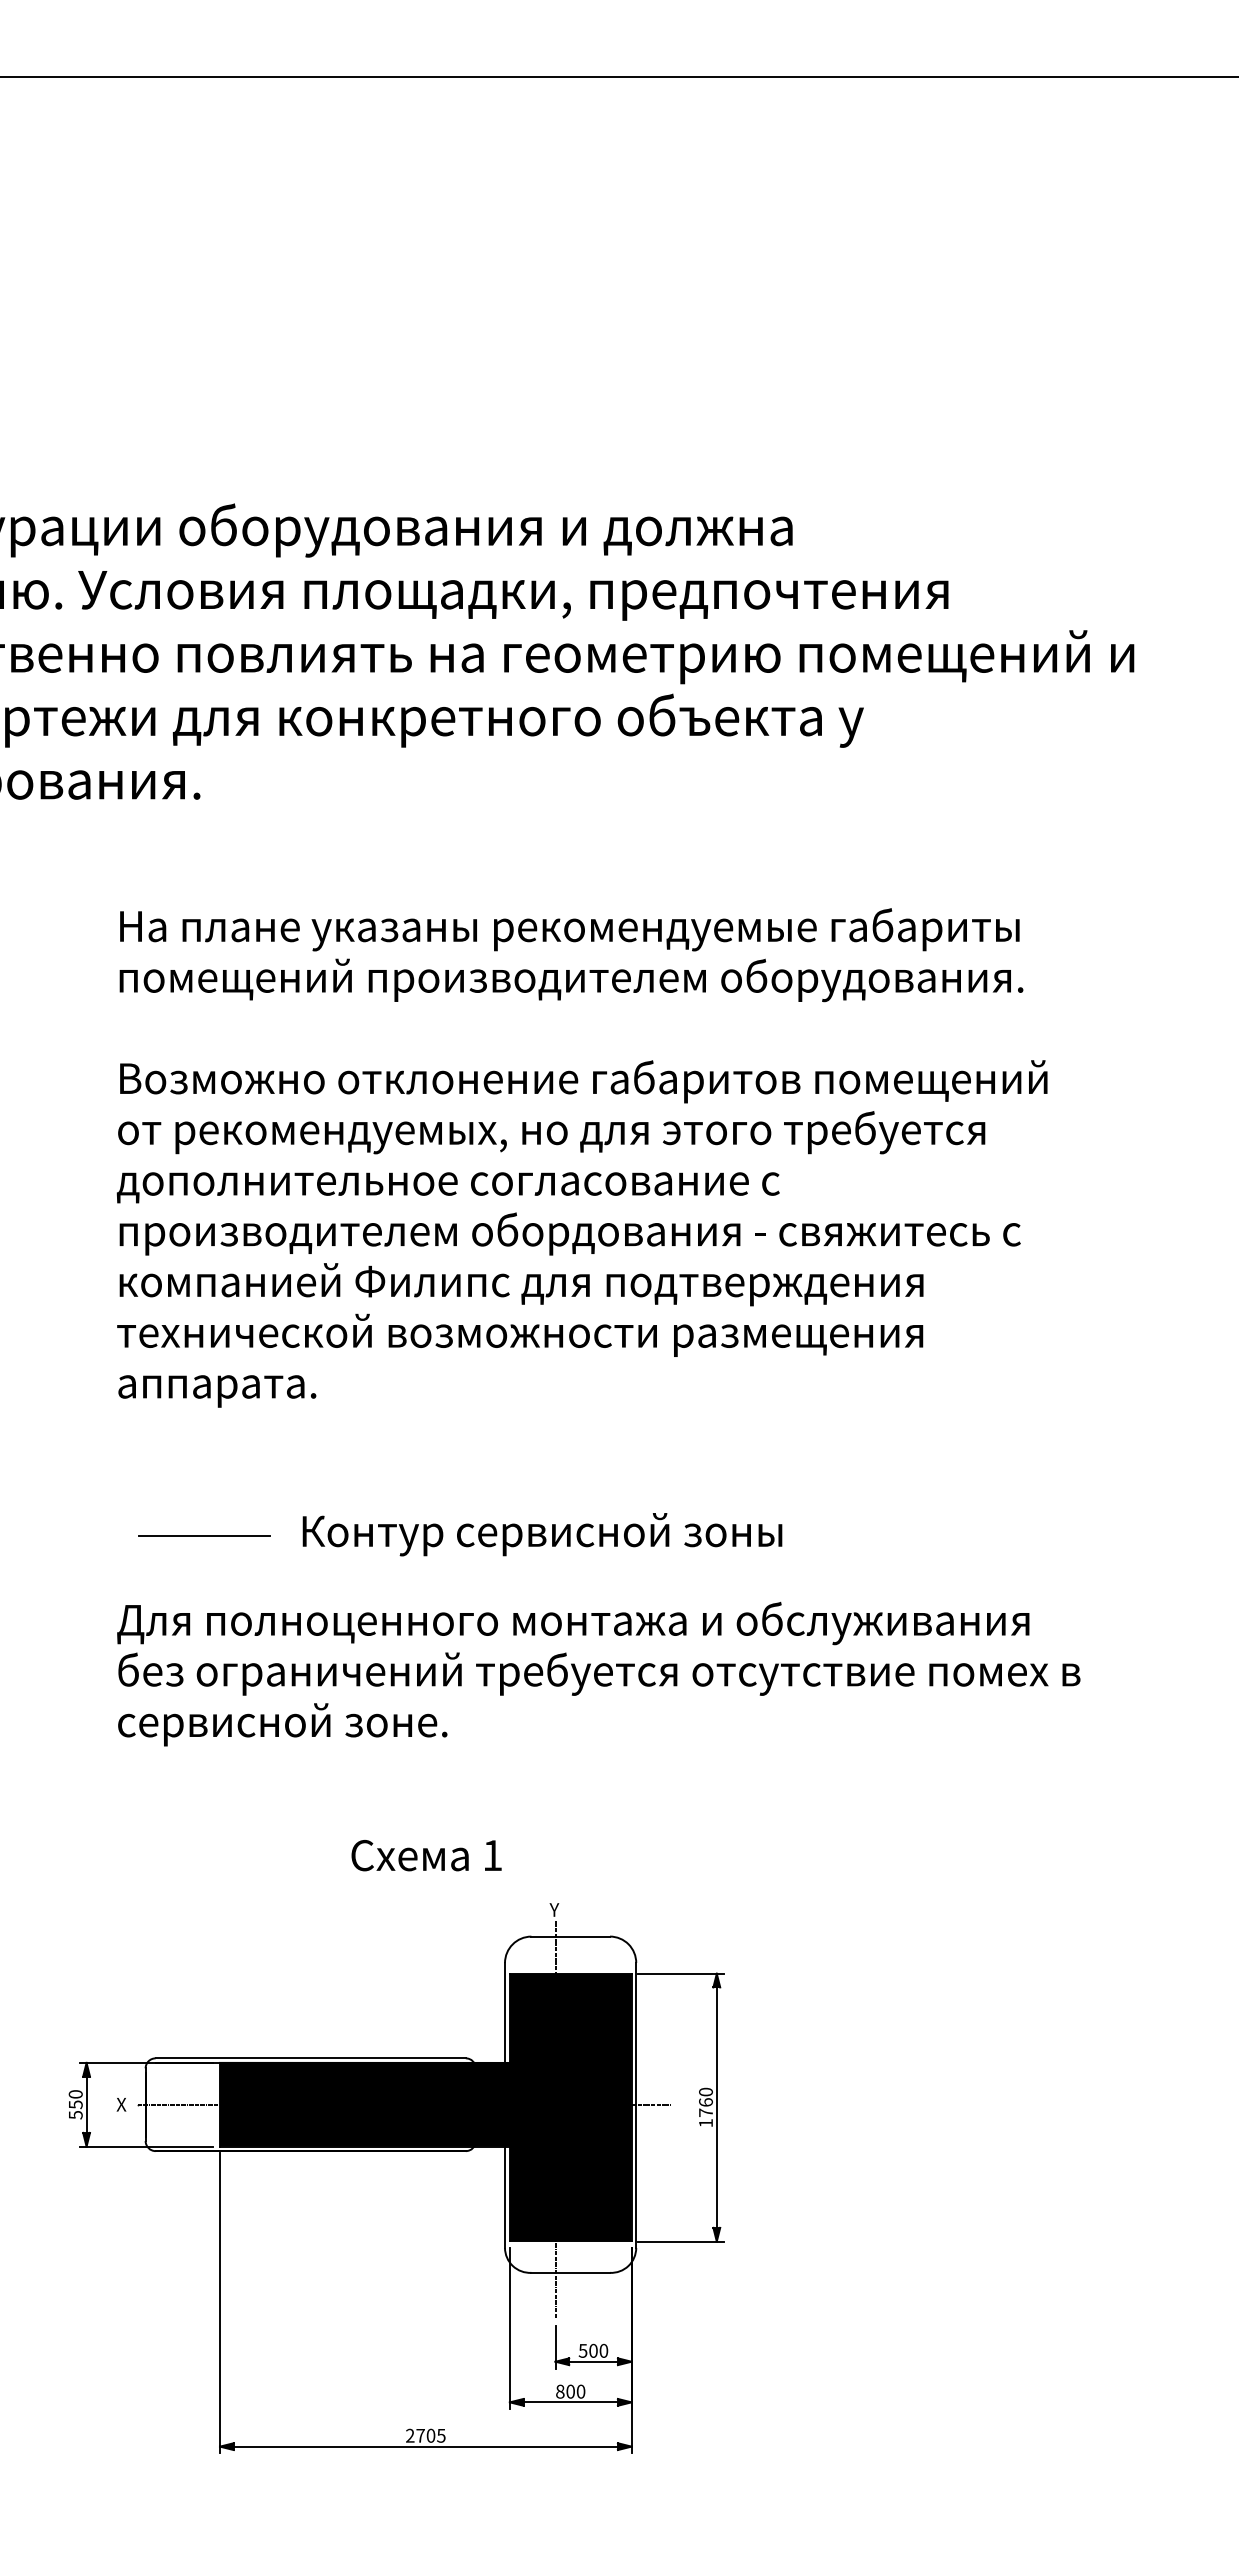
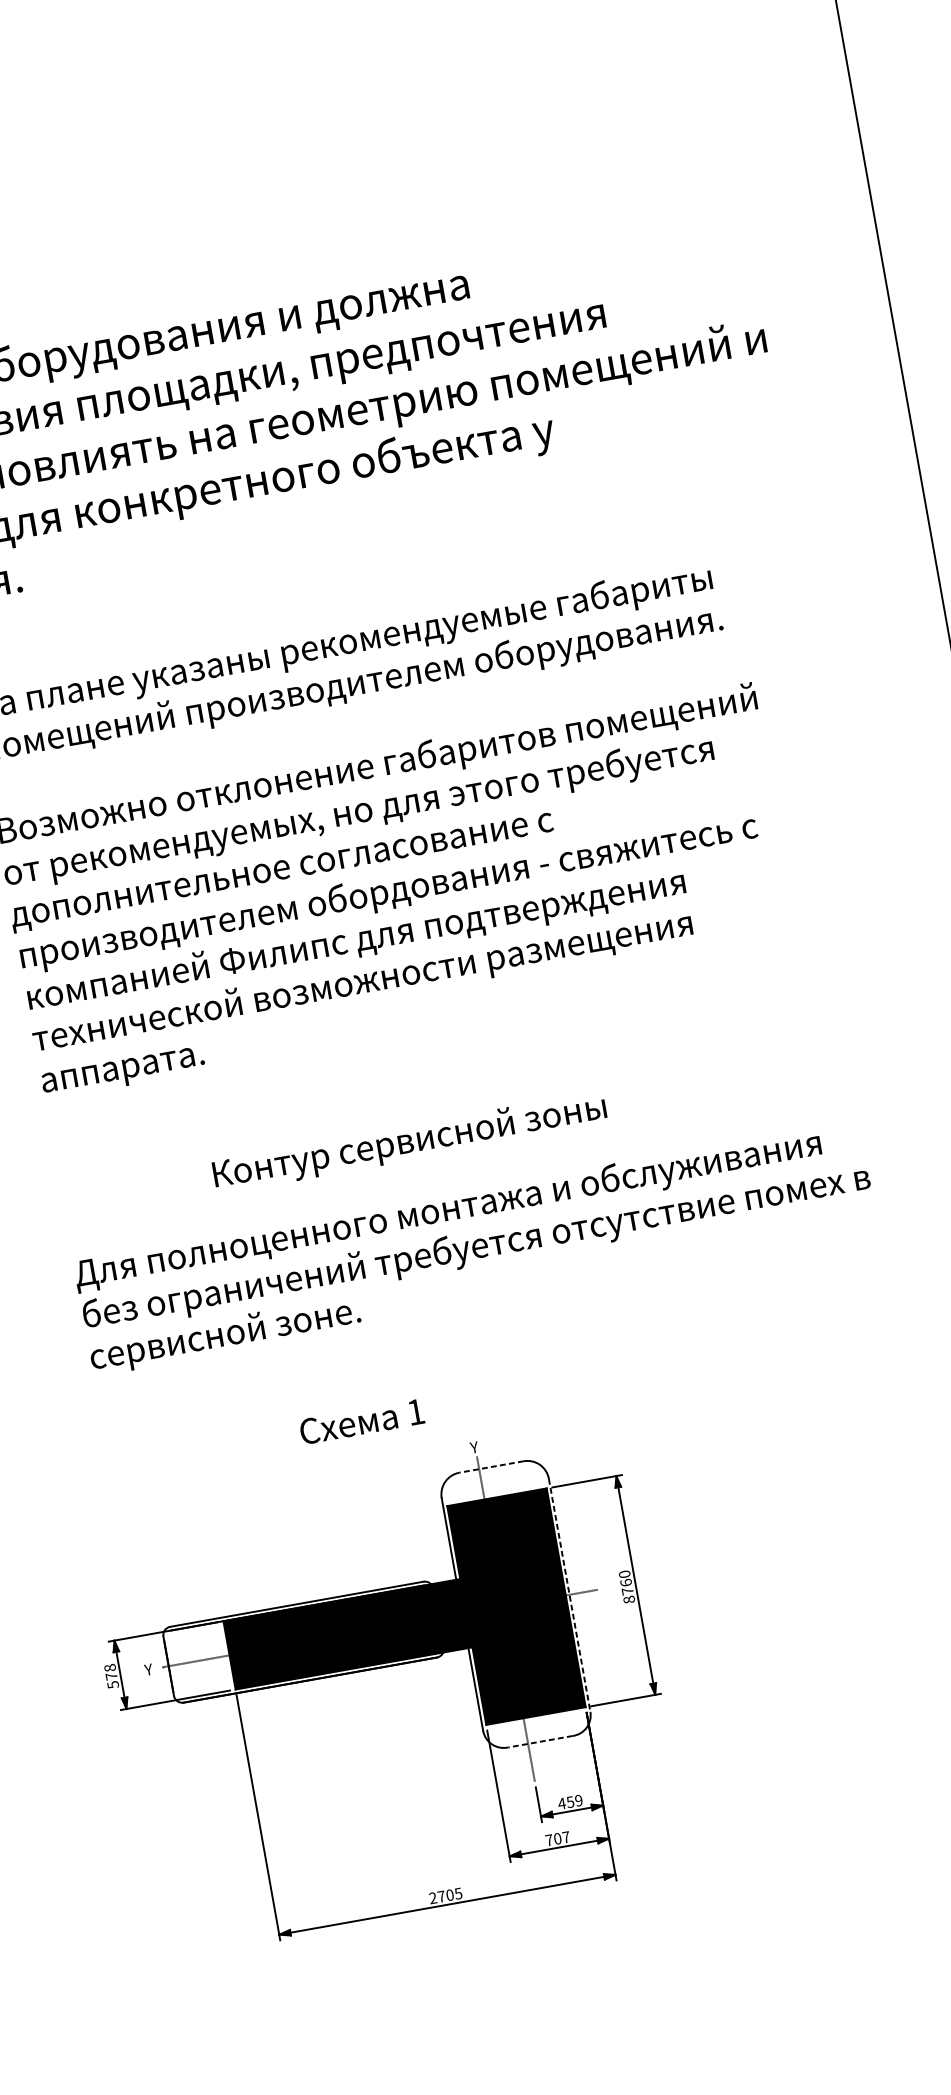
line: (203, 1536) -> (133, 1193), removed
line: (570, 1936) -> (491, 1466), solid -> dashed
text: (75, 2099) -> (110, 1672), 550 -> 578
text: (121, 2104) -> (148, 1669), X -> Y
line: (636, 2106) -> (570, 1596), solid -> dashed
text: (705, 2122) -> (628, 1599), 1760 -> 8760
line: (570, 2272) -> (540, 1741), solid -> dashed
text: (593, 2350) -> (570, 1801), 500 -> 459
text: (570, 2391) -> (557, 1838), 800 -> 707

